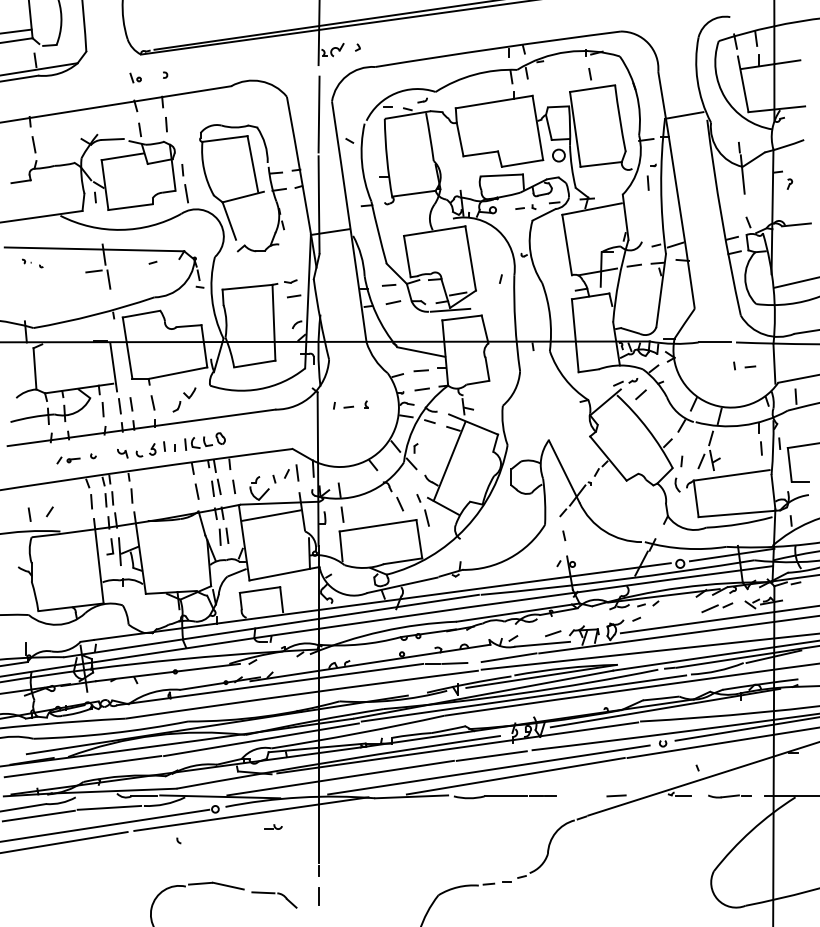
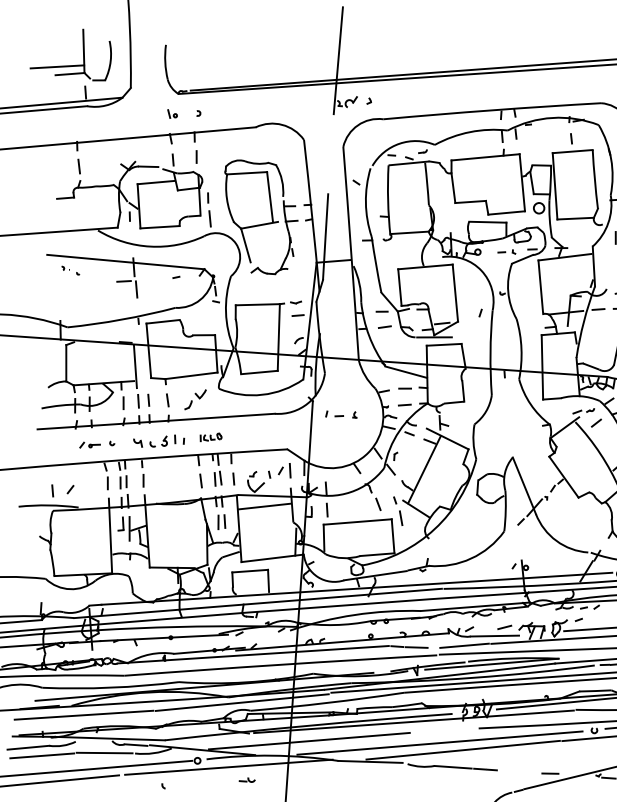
line: (318, 114) -> (330, 157), removed
part: (204, 441) -> (210, 437), size x0.6
line: (564, 535) -> (520, 541), removed
line: (491, 755) -> (443, 730), removed

